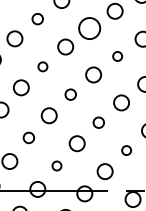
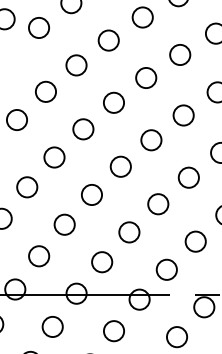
circle: (37, 19) -> (76, 65), size x1.43
circle: (89, 28) -> (146, 77), size x0.71
circle: (117, 56) -> (183, 115), size x1.67
circle: (42, 66) -> (83, 129), size x1.67
circle: (70, 94) -> (120, 166), size x1.43
circle: (98, 122) -> (158, 204), size x1.43
circle: (28, 137) -> (64, 224), size x1.43
circle: (126, 150) -> (195, 241), size x1.67
circle: (57, 166) -> (102, 262), size x1.67

